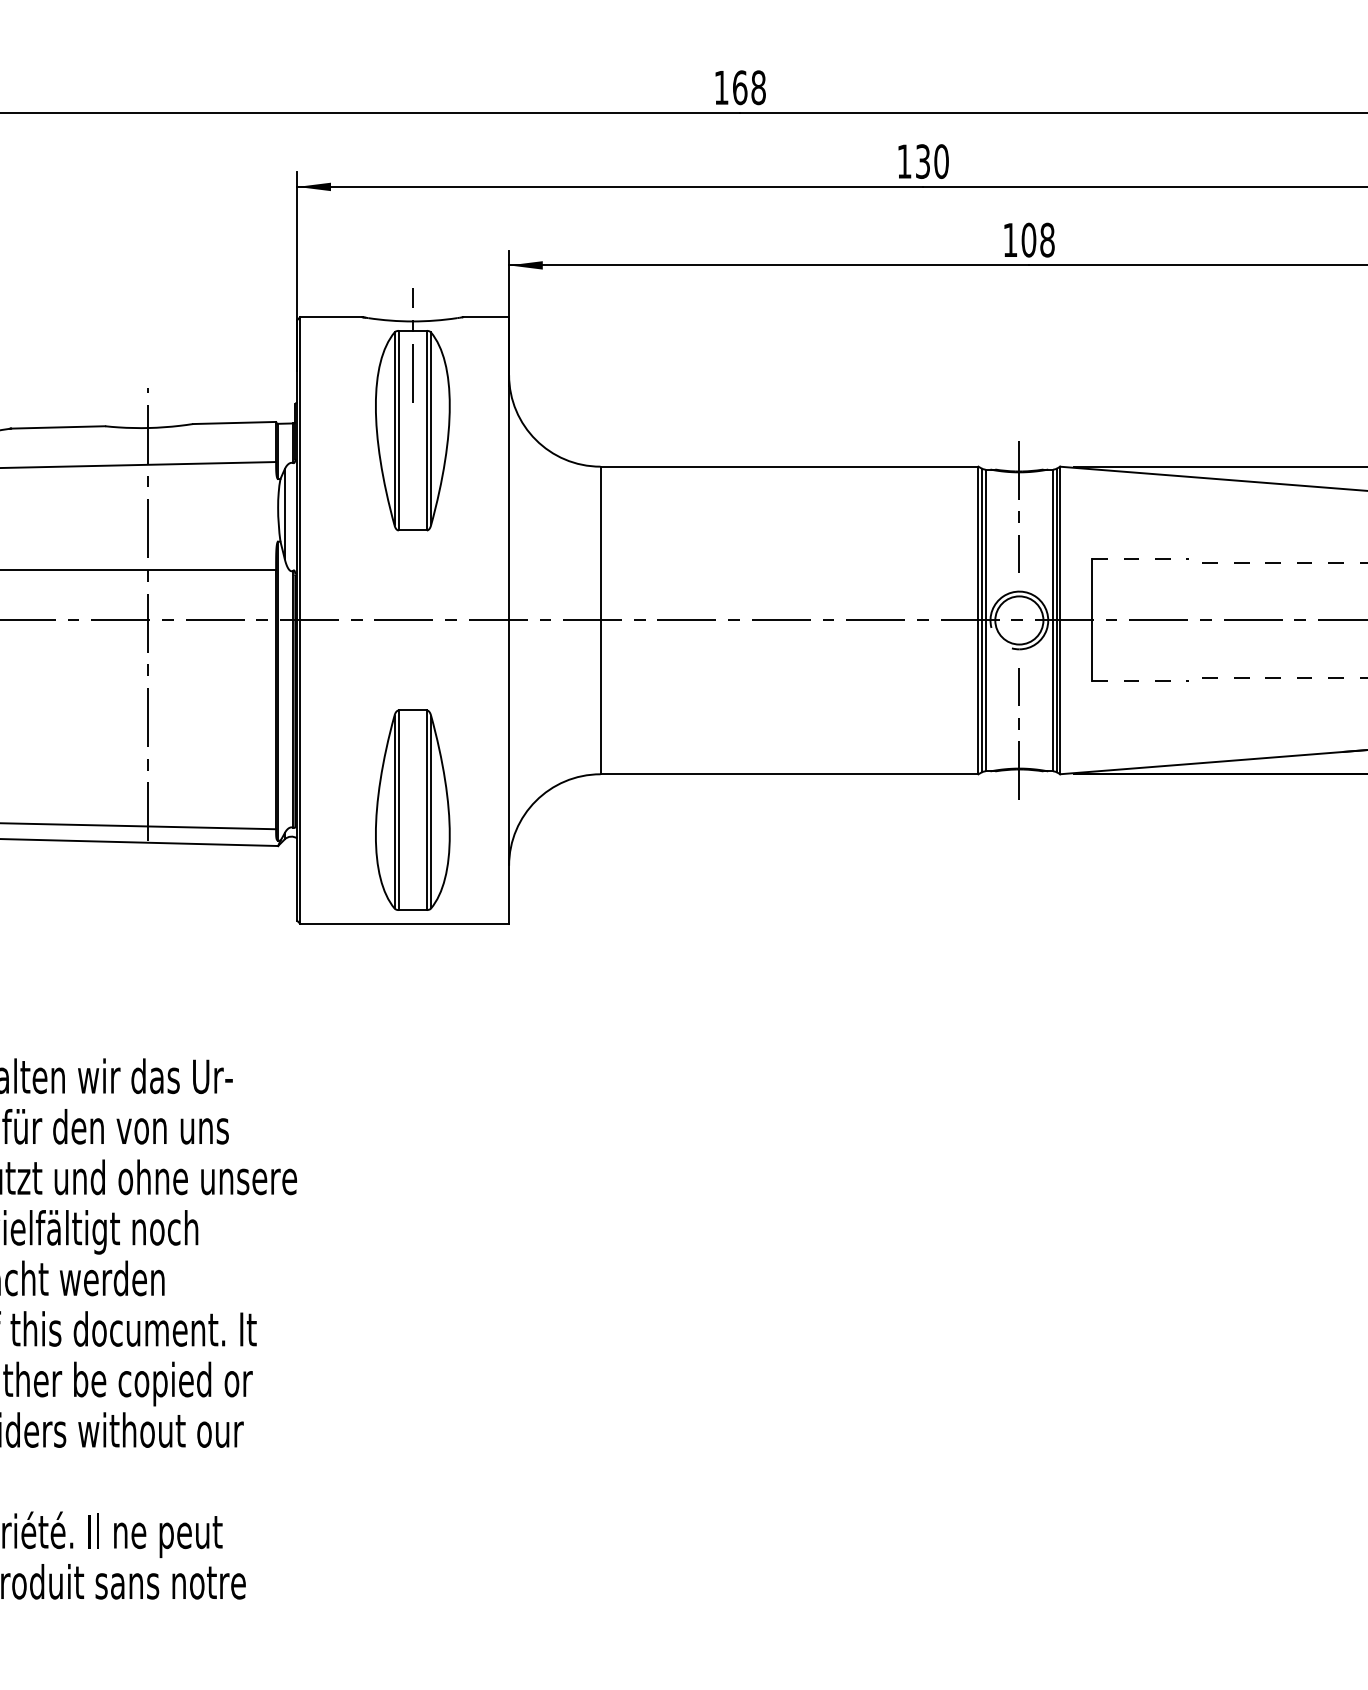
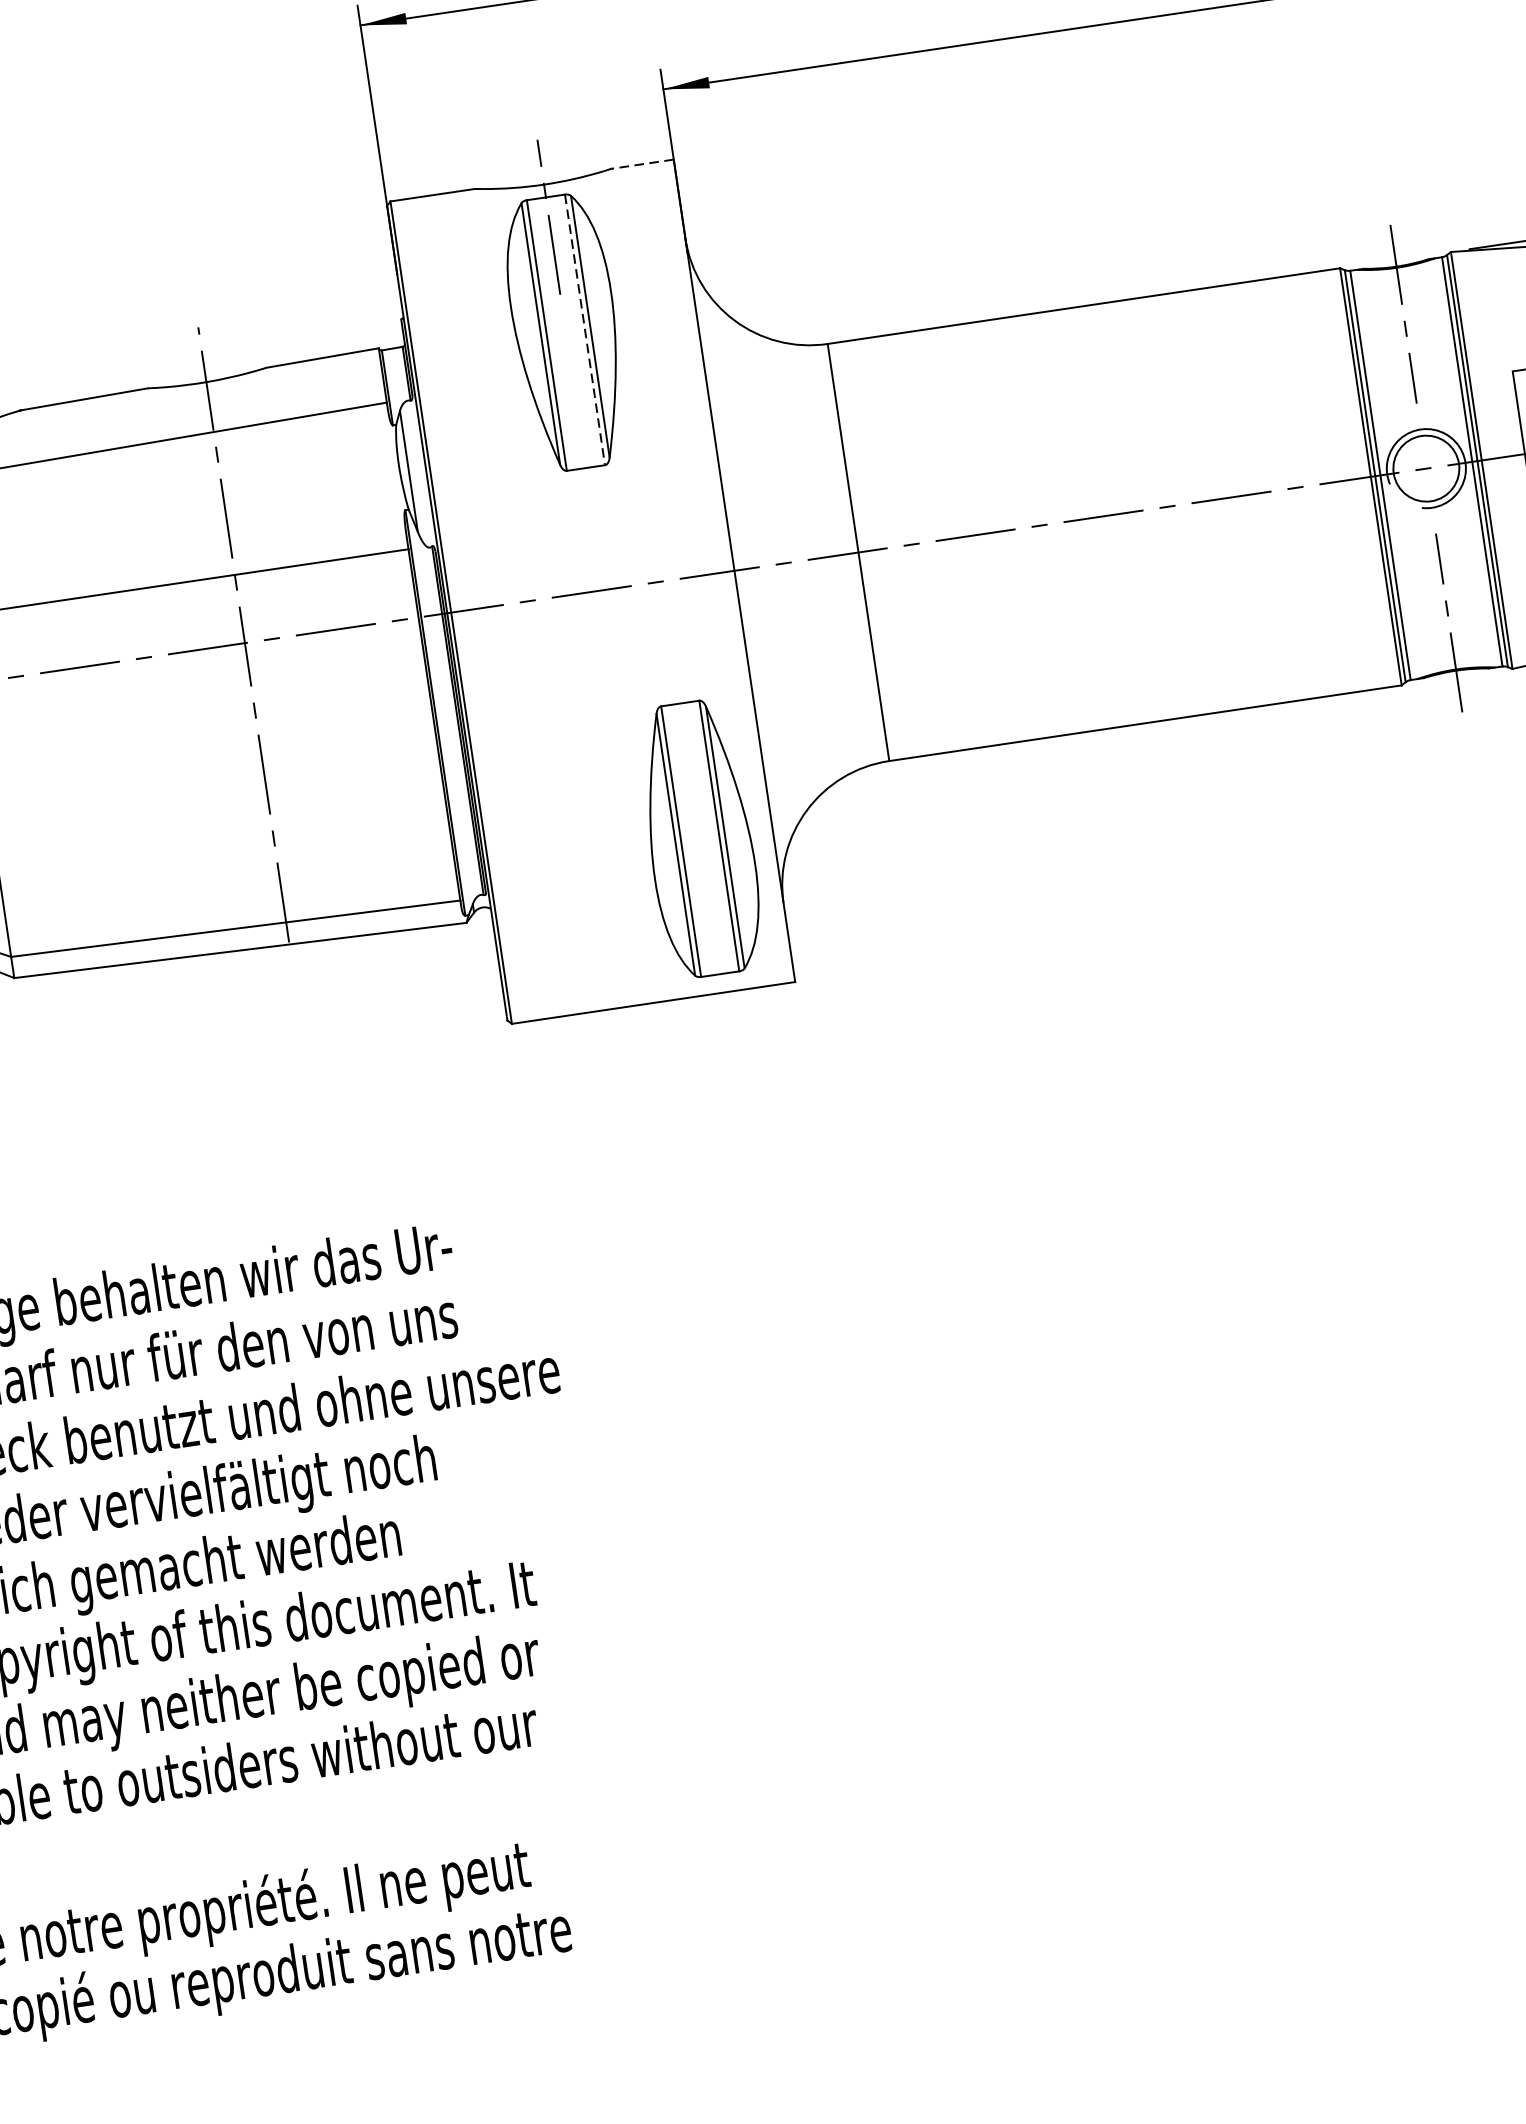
line: (485, 317) -> (641, 164), solid -> dashed
line: (426, 430) -> (584, 329), solid -> dashed
part: (412, 809) -> (699, 837), moved

